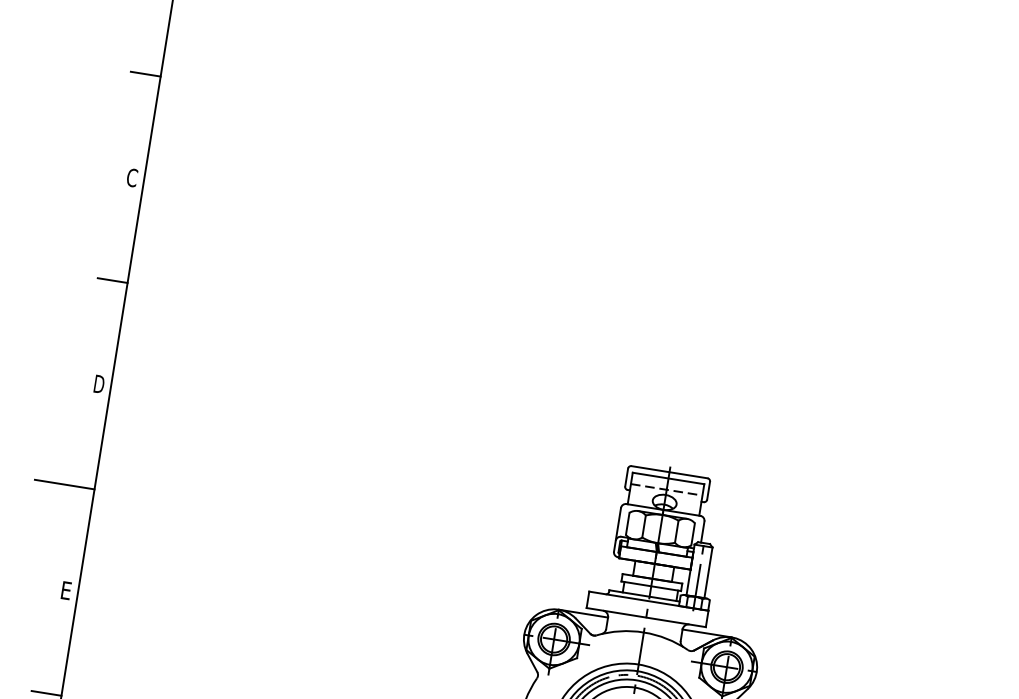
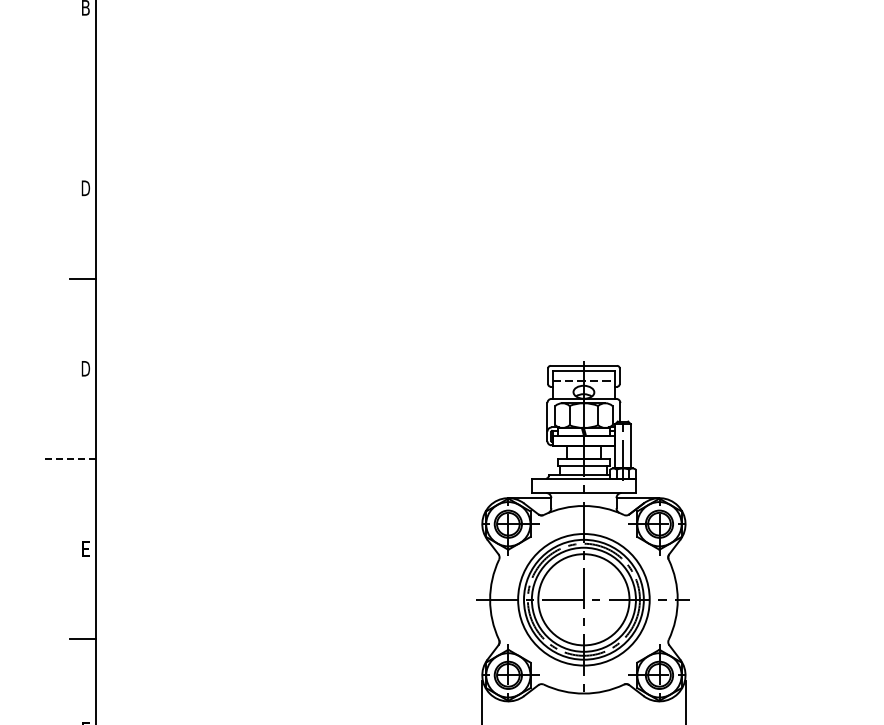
line: (146, 74) -> (83, 98), removed
text: (131, 178) -> (85, 188), C -> D
line: (63, 485) -> (69, 459), solid -> dashed

